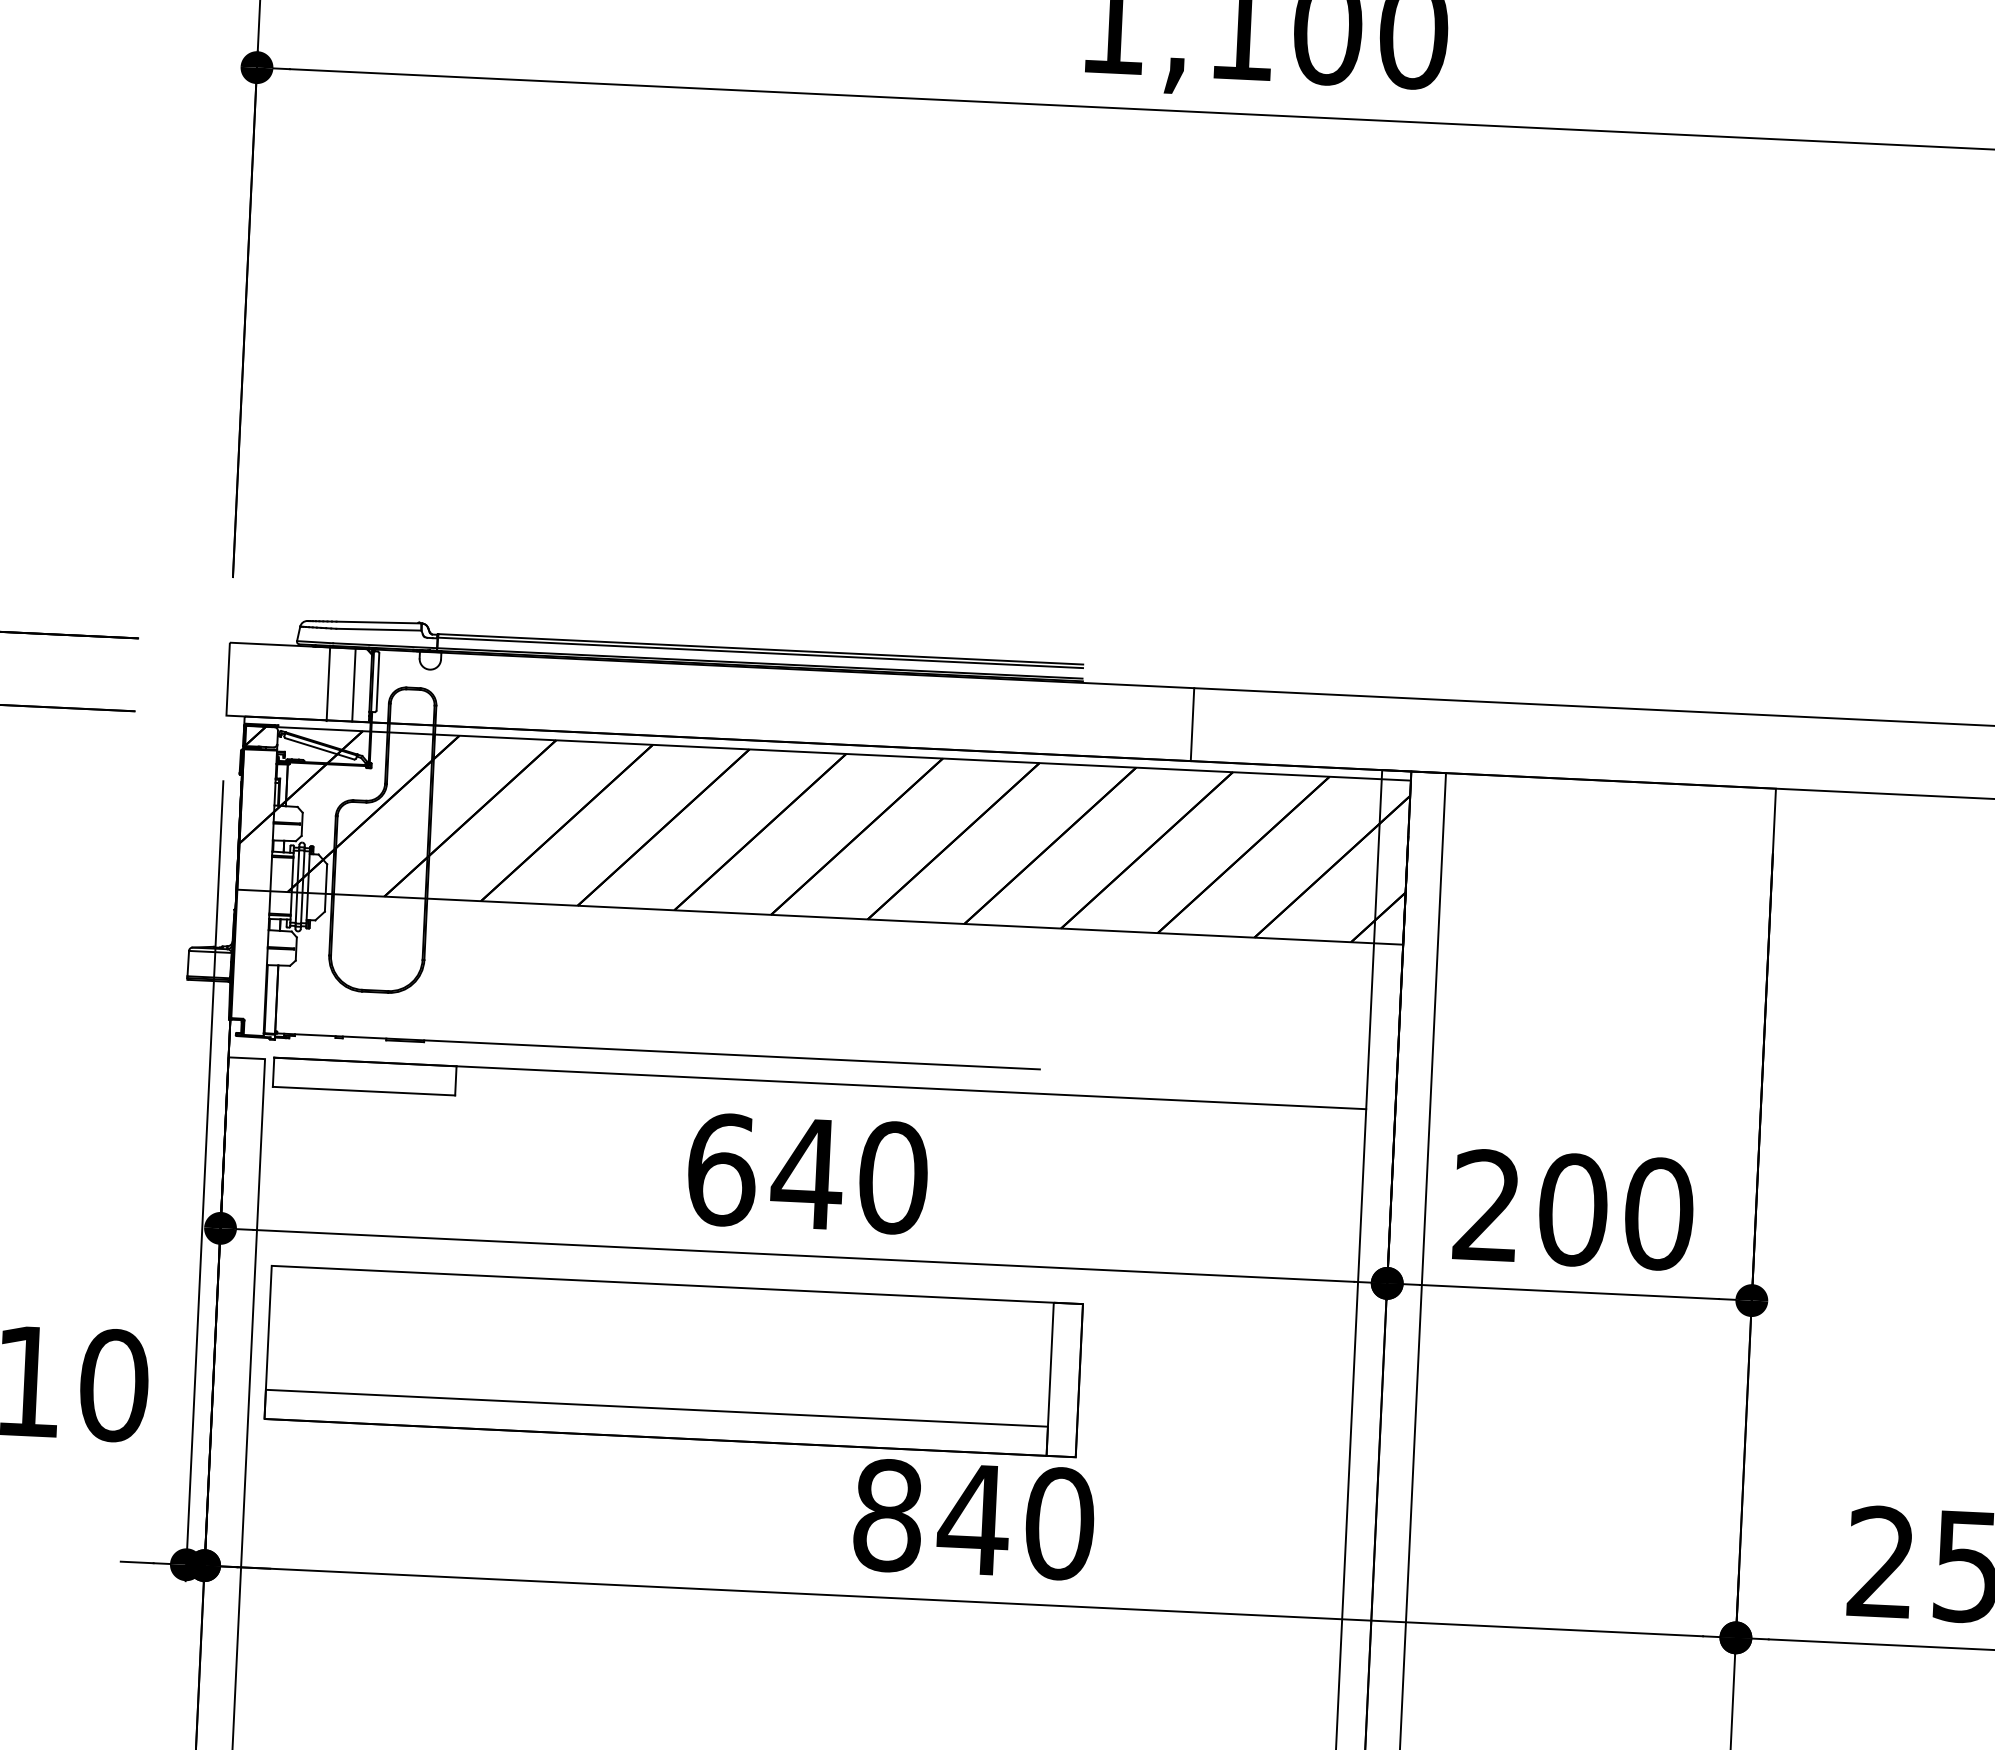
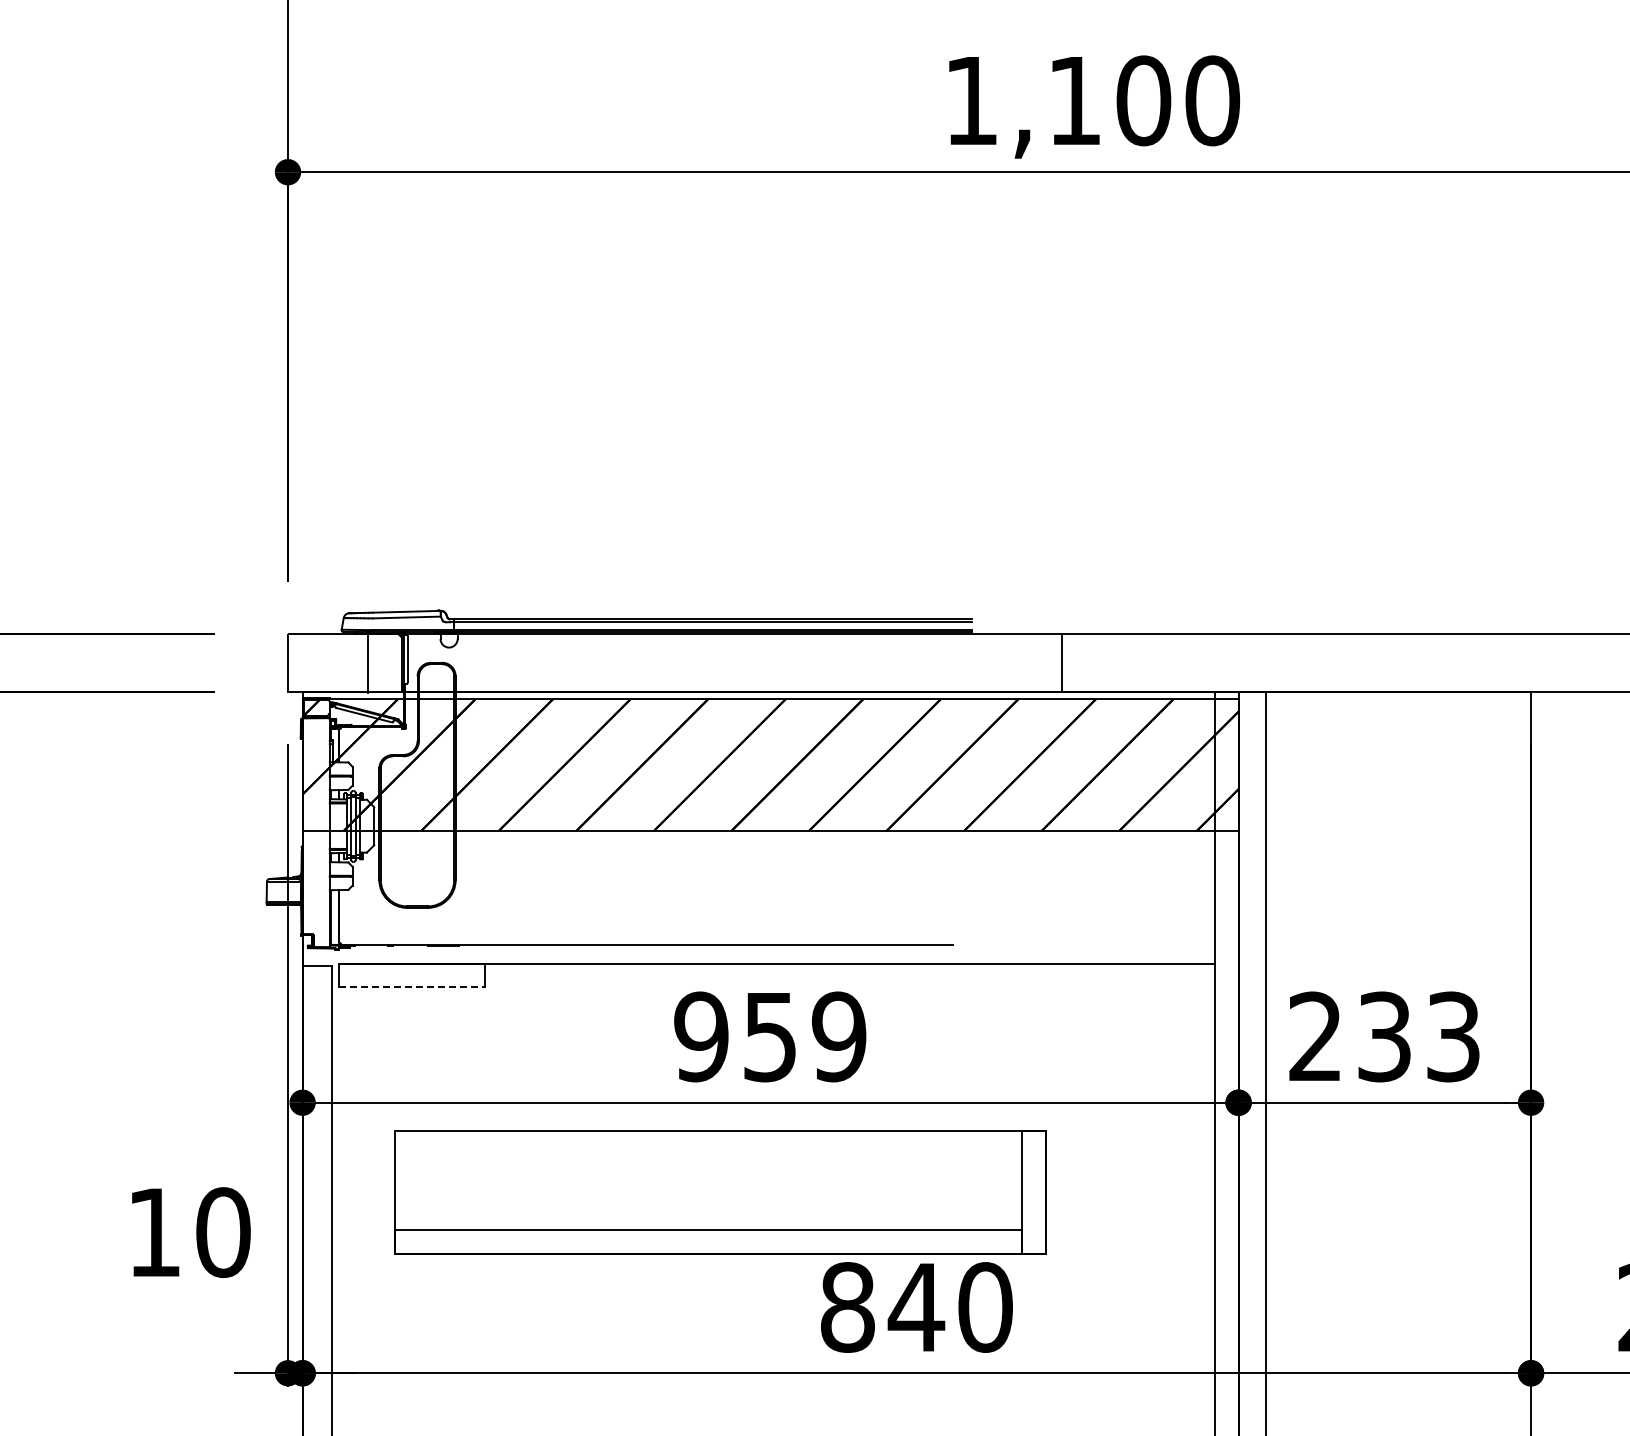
line: (353, 684) -> (388, 662), removed
line: (364, 1091) -> (412, 987), solid -> dashed
text: (807, 1173) -> (770, 1036), 640 -> 959
text: (1615, 1211) -> (1418, 1036), 200 -> 233
part: (673, 1361) -> (720, 1192), moved

